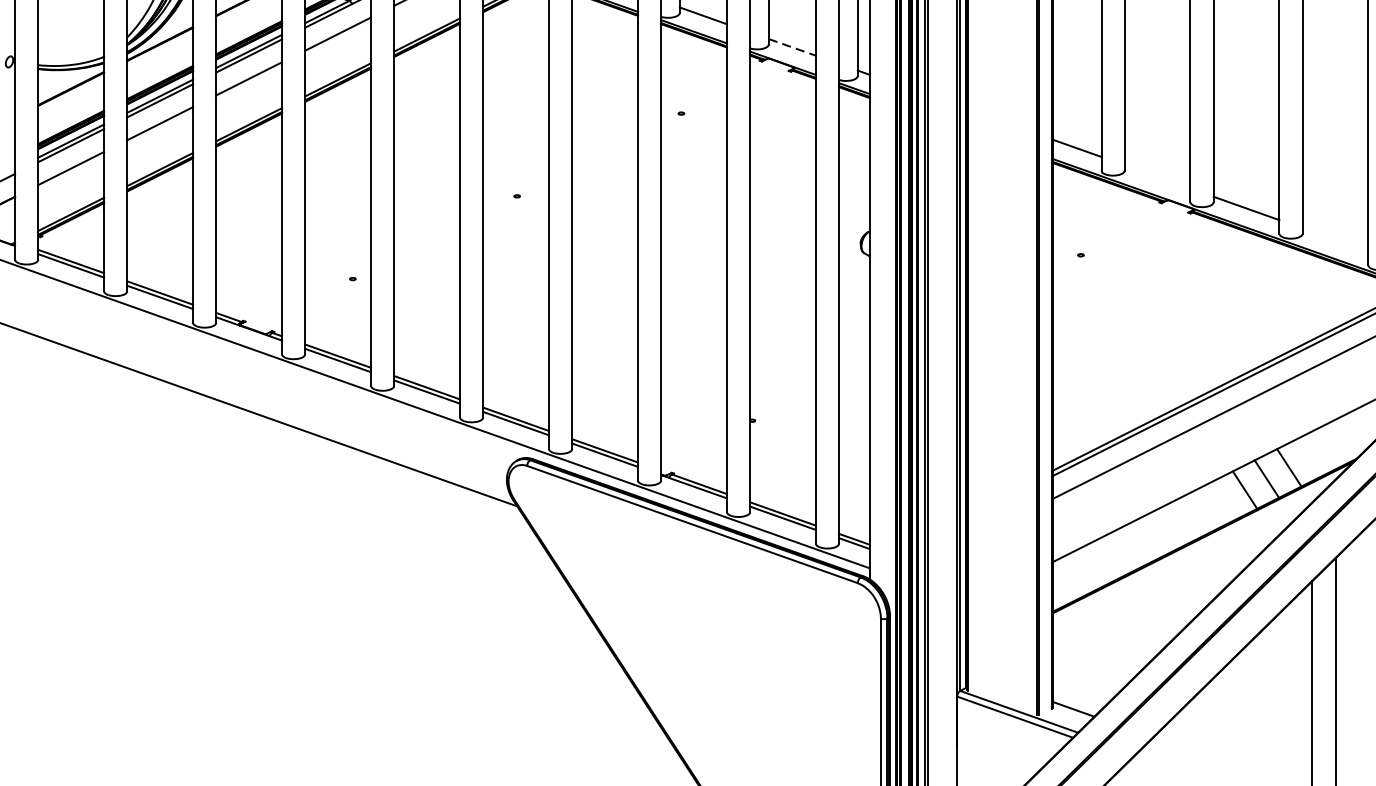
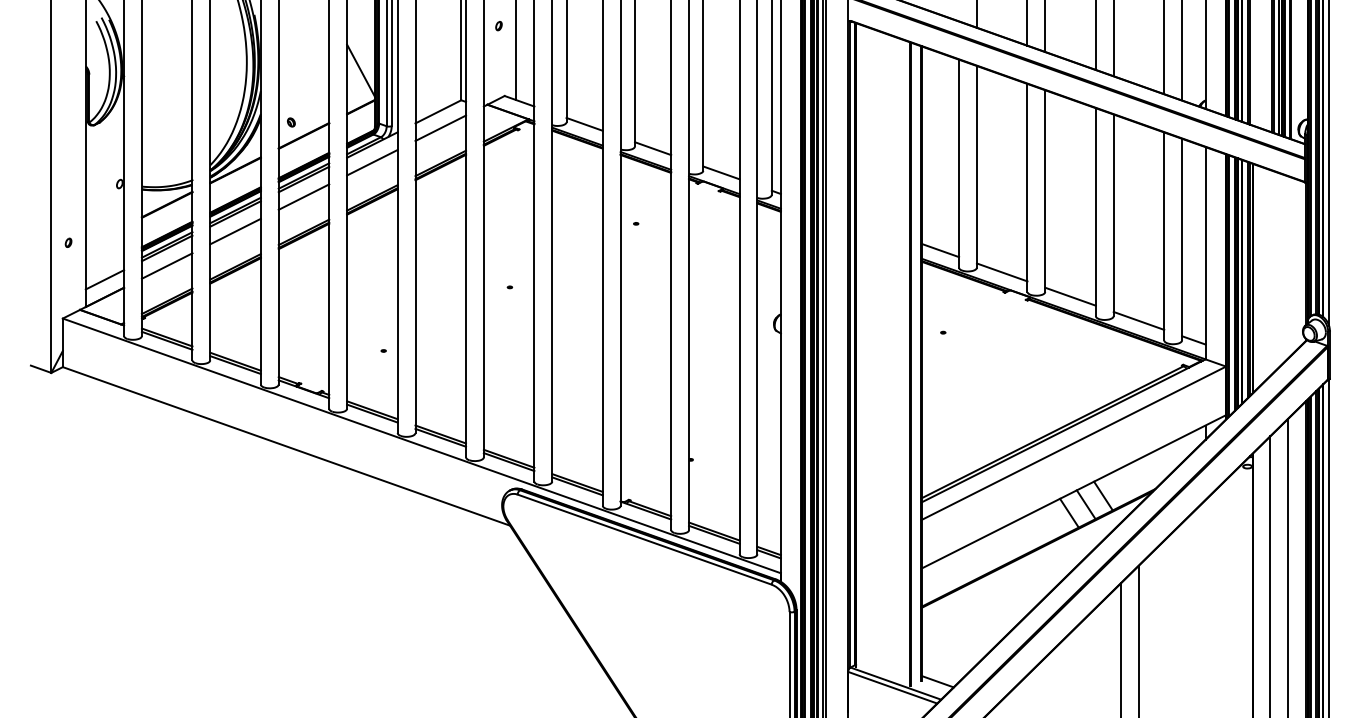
line: (792, 48) -> (721, 173), dashed -> solid
line: (1156, 176) -> (1001, 272), added
line: (1334, 239) -> (1138, 320), added

